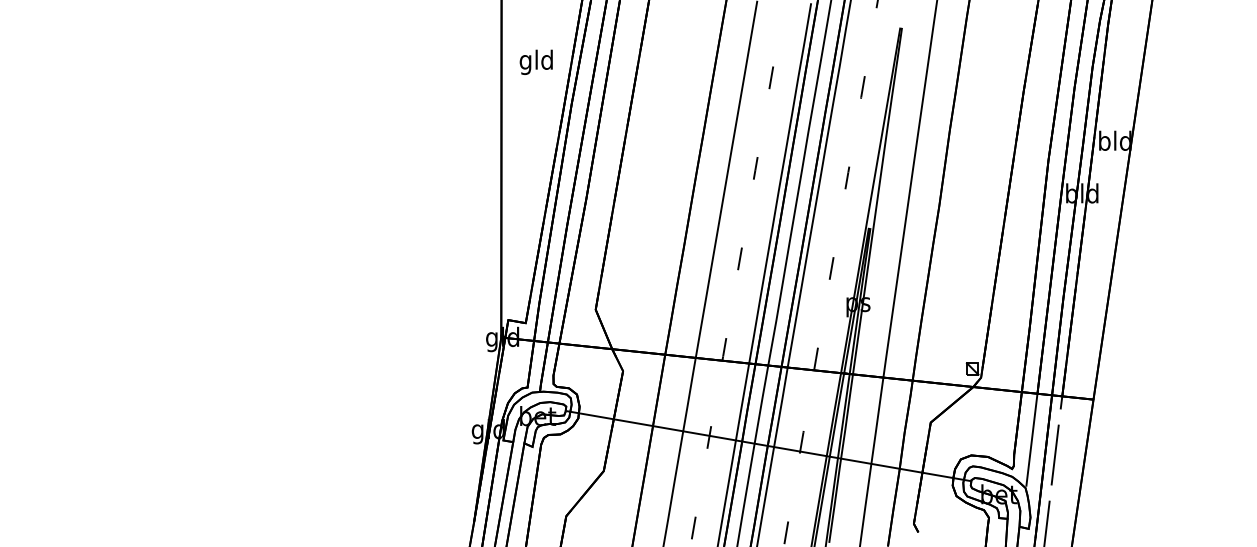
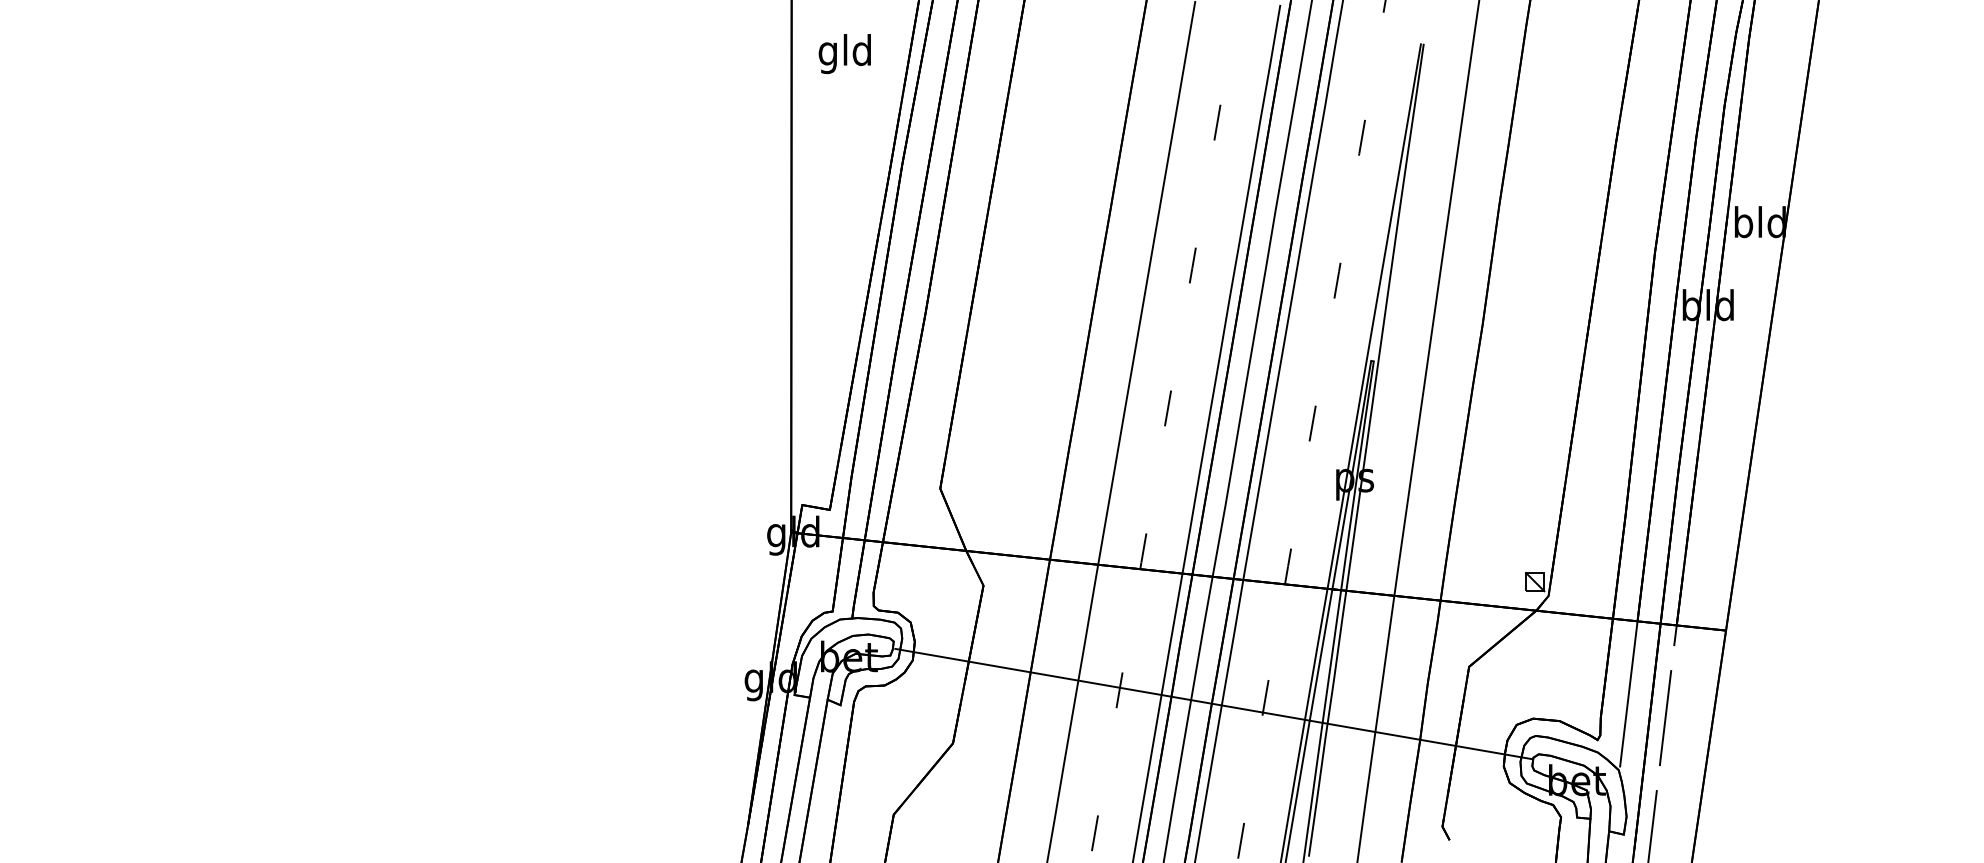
text: (535, 61) -> (843, 52), moved

